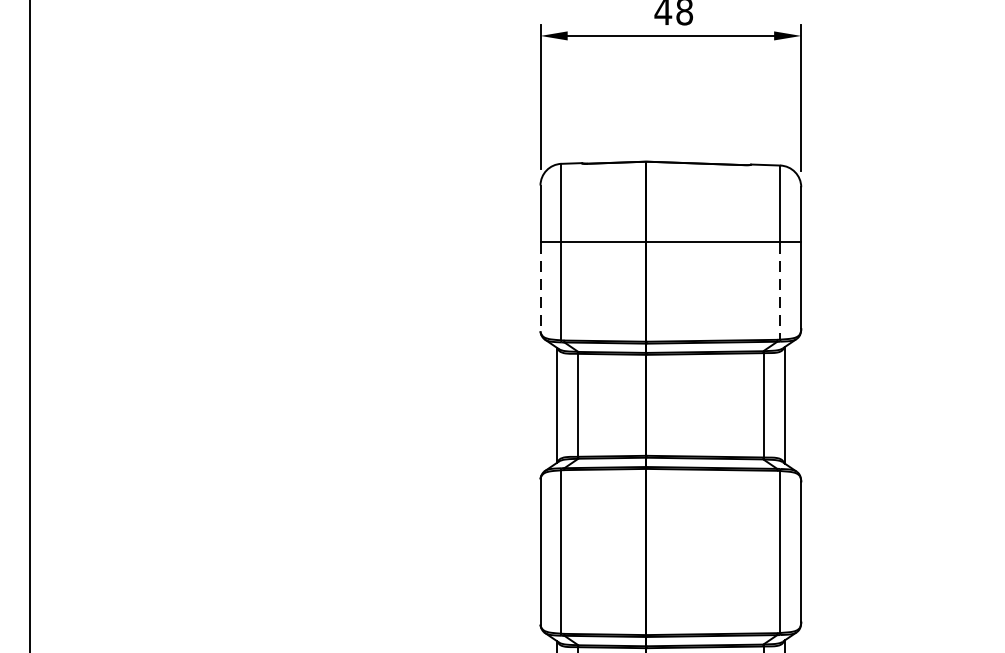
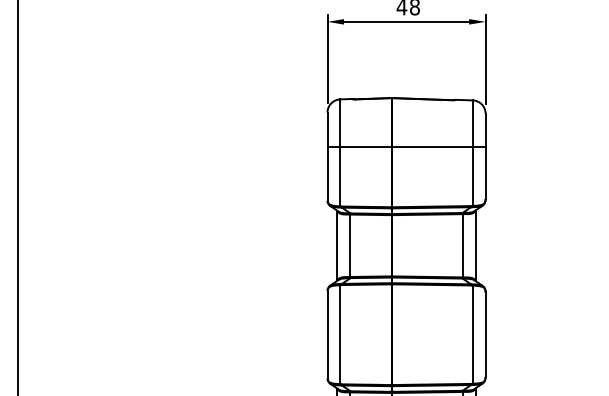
line: (540, 286) -> (327, 173), dashed -> solid
line: (779, 291) -> (472, 176), dashed -> solid

